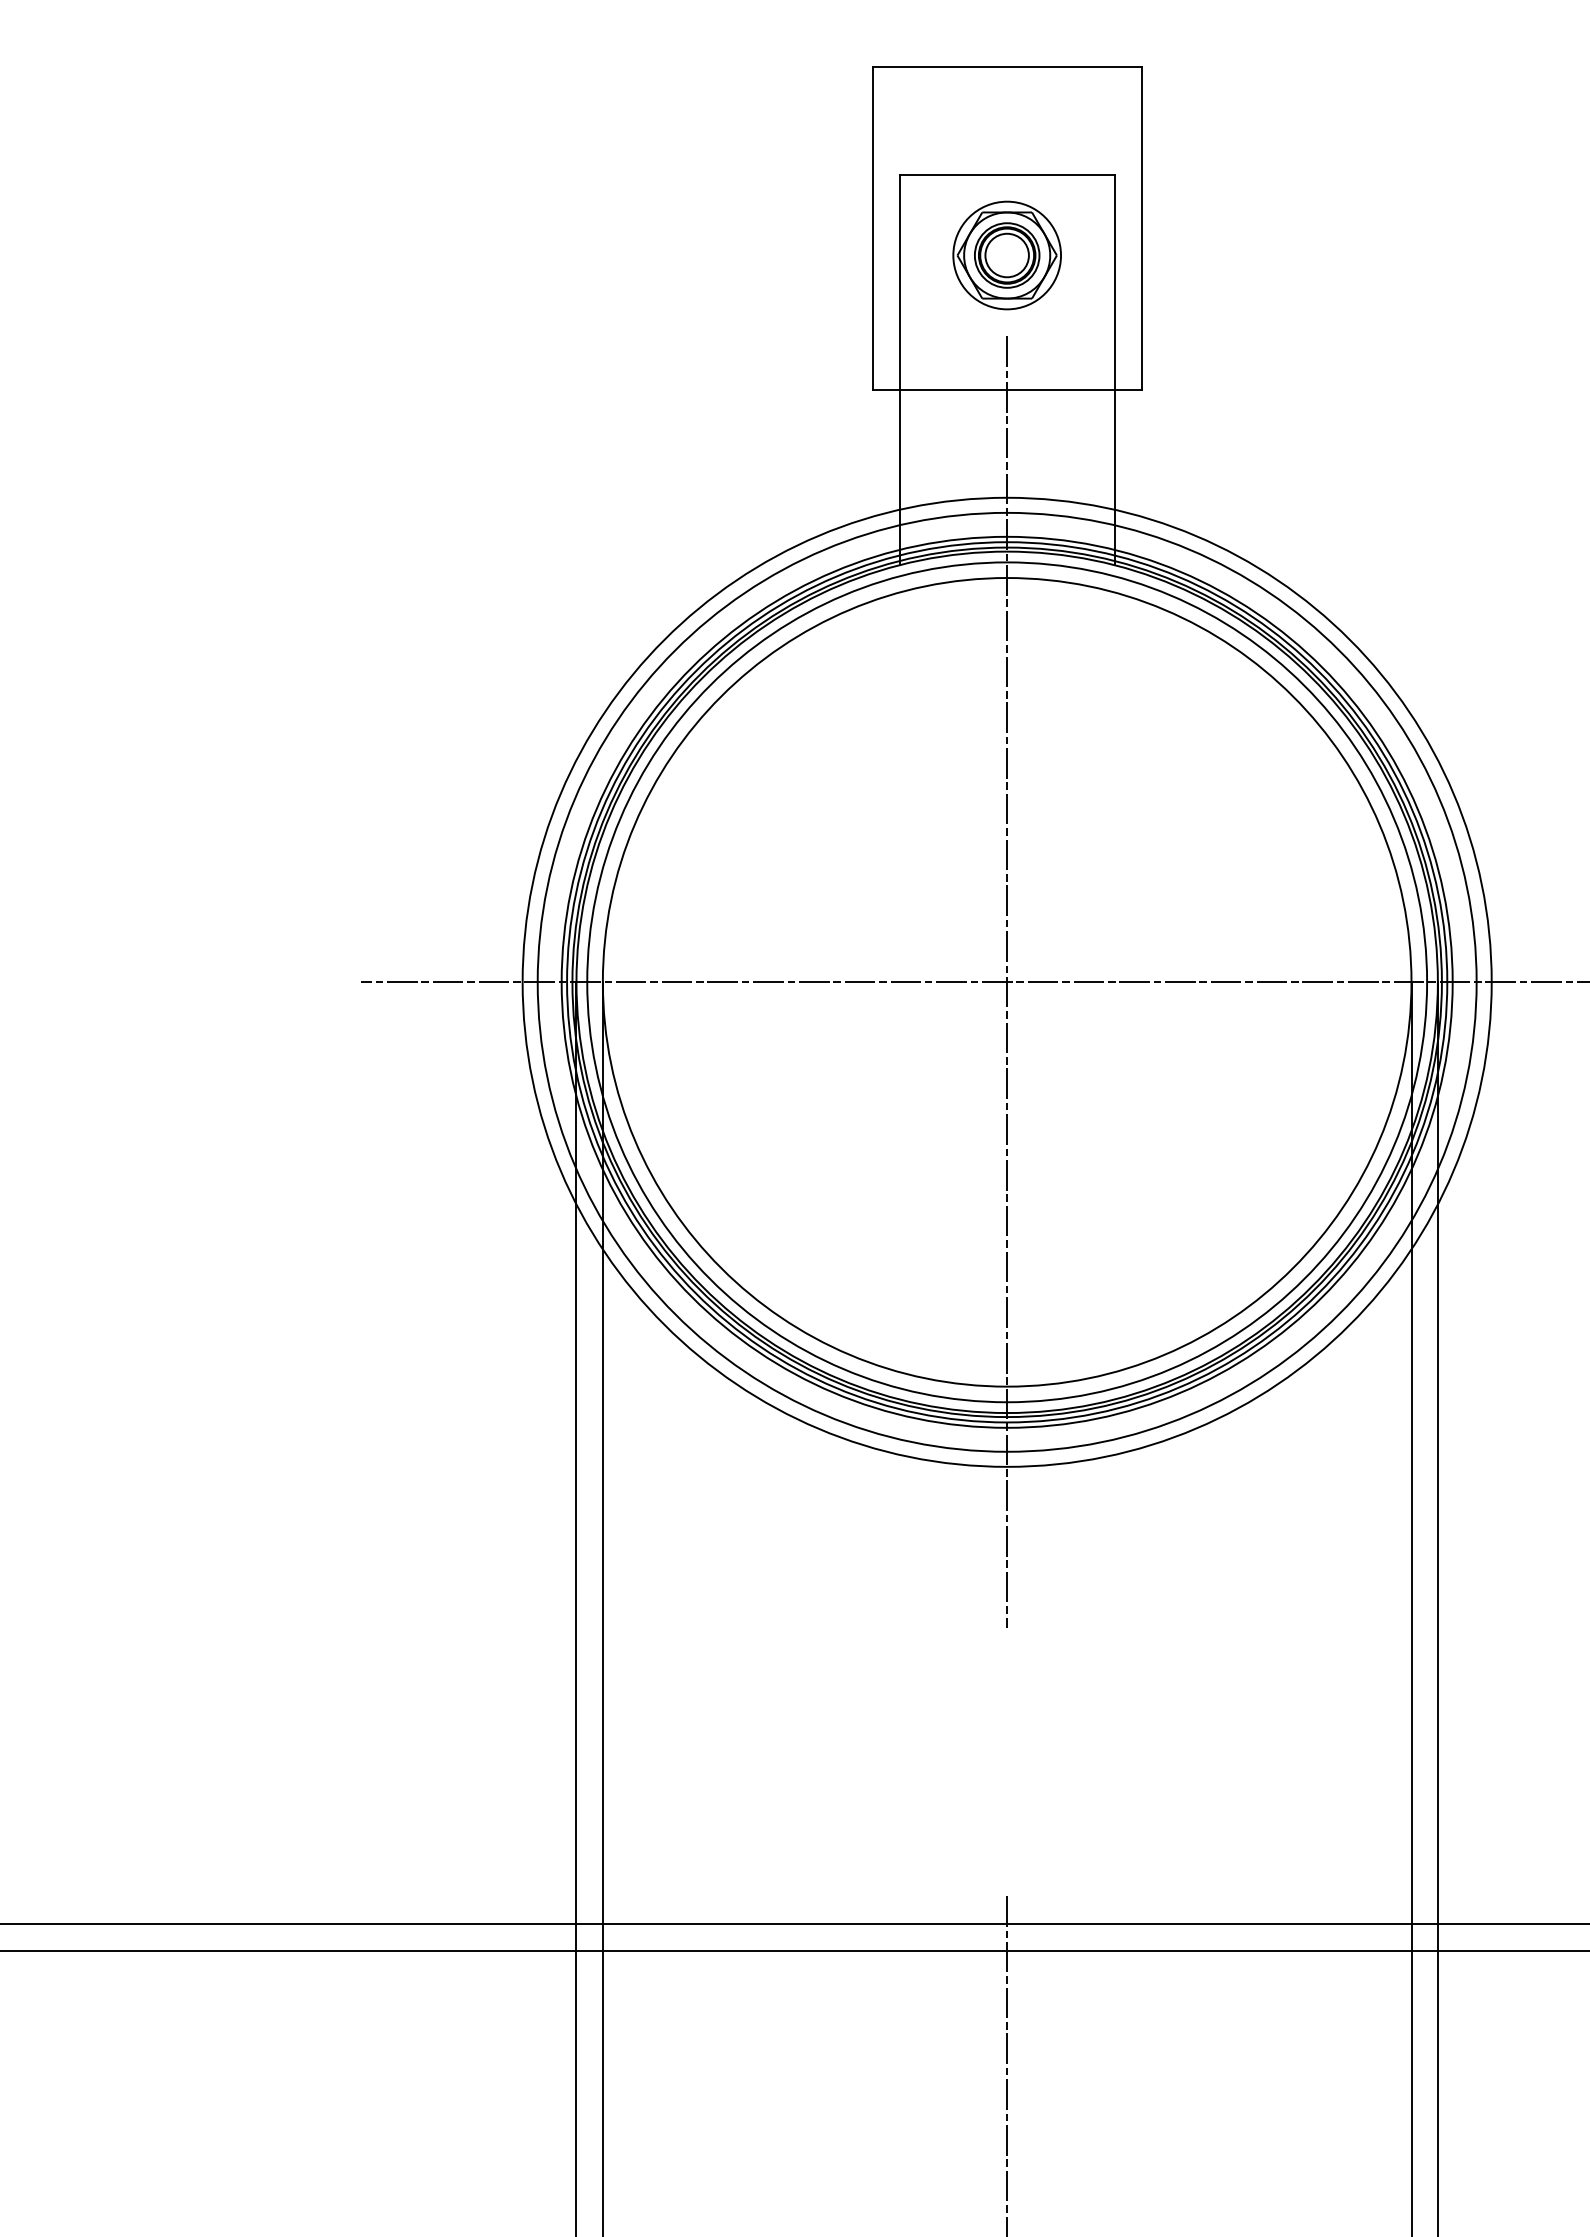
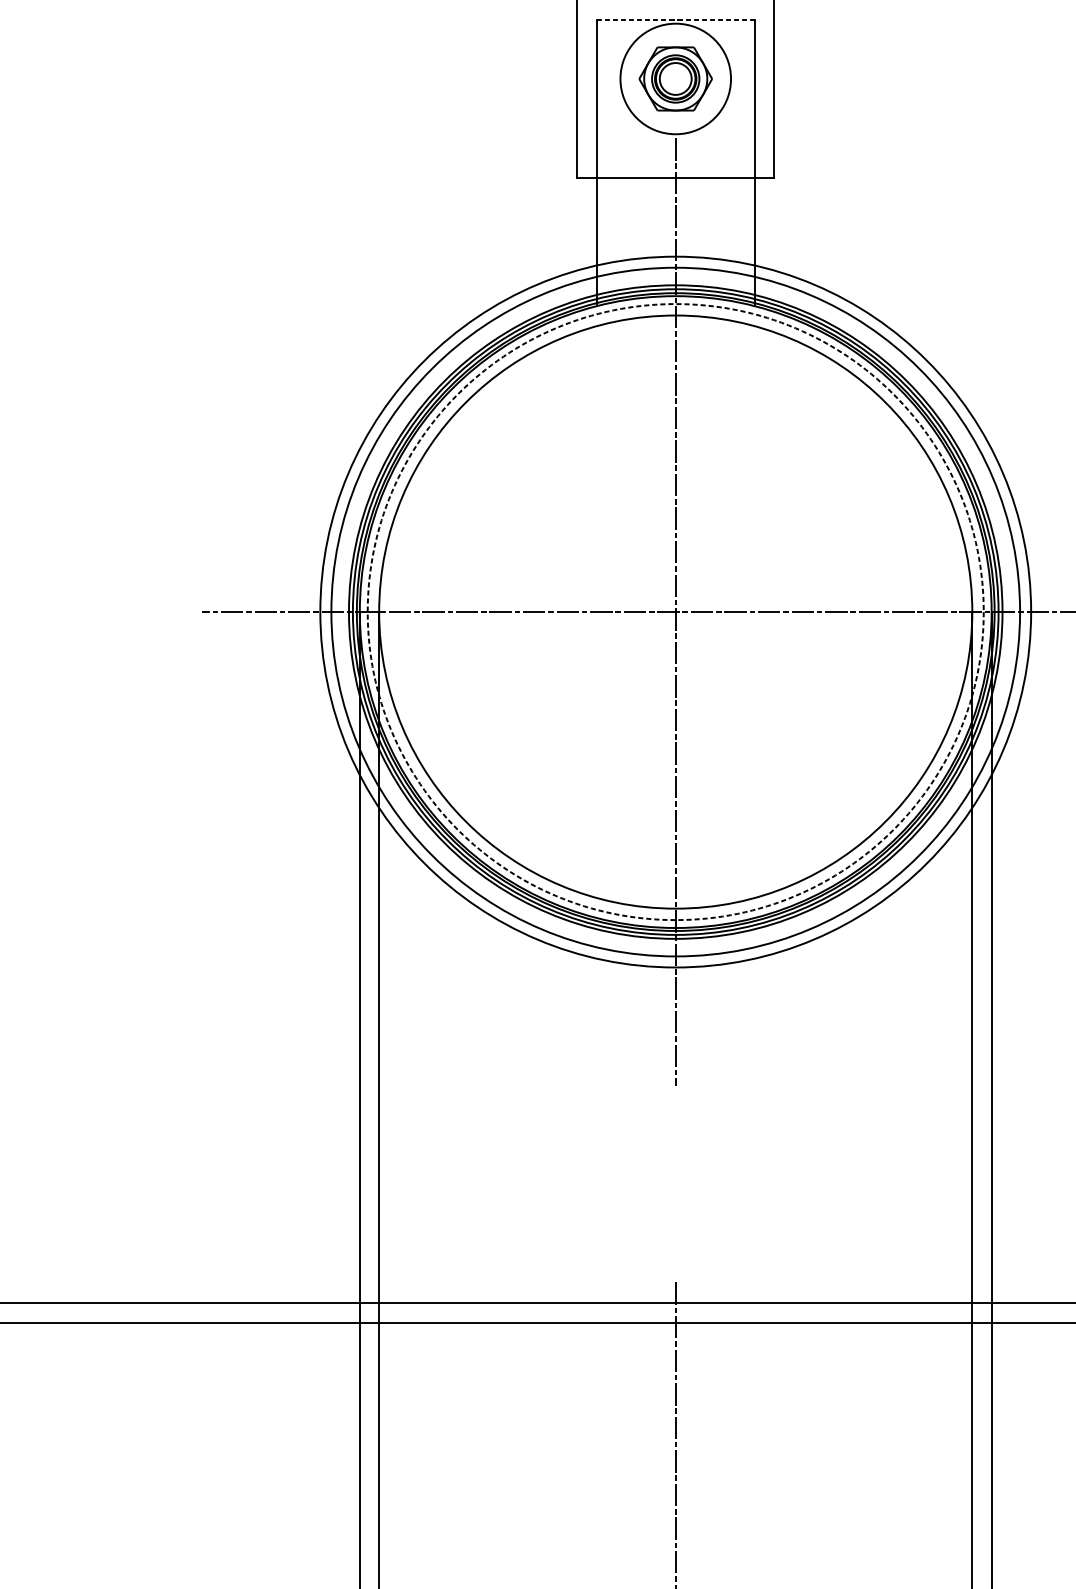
line: (1007, 174) -> (675, 19), solid -> dashed
circle: (1007, 255) -> (675, 78), size x1.4
circle: (1007, 982) -> (675, 612), solid -> dashed

